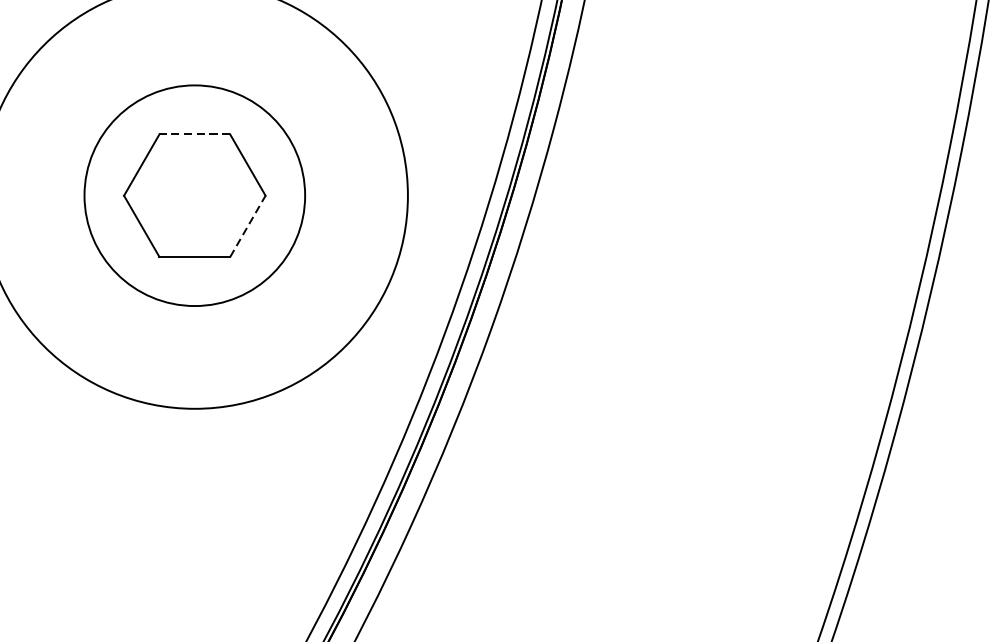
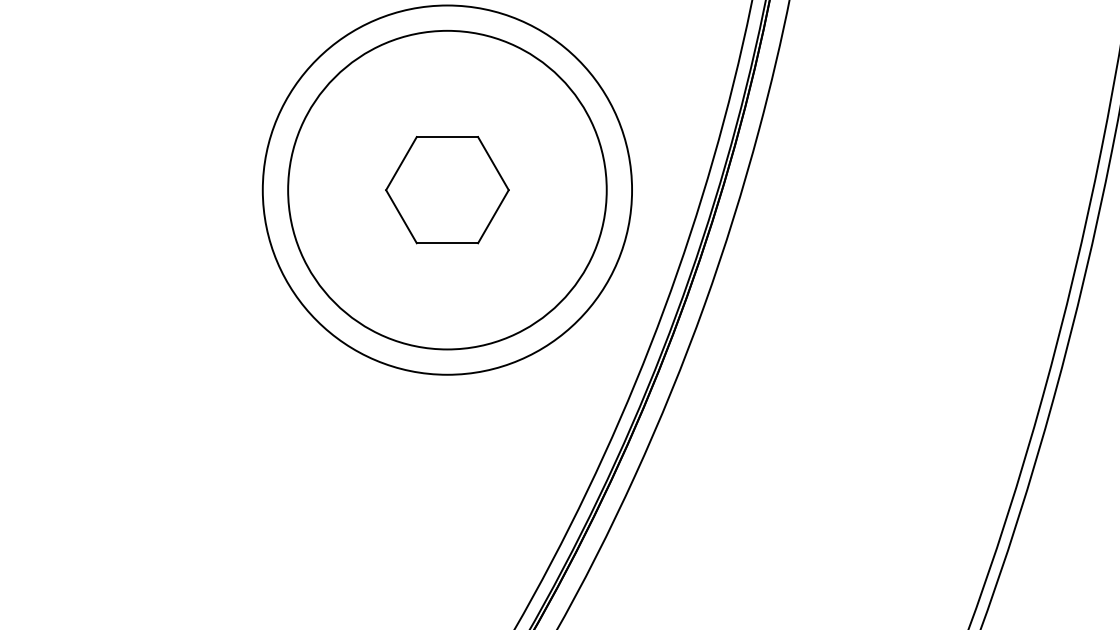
line: (194, 134) -> (447, 137), dashed -> solid
circle: (194, 194) -> (447, 189), size x1.67
line: (247, 226) -> (493, 216), dashed -> solid

